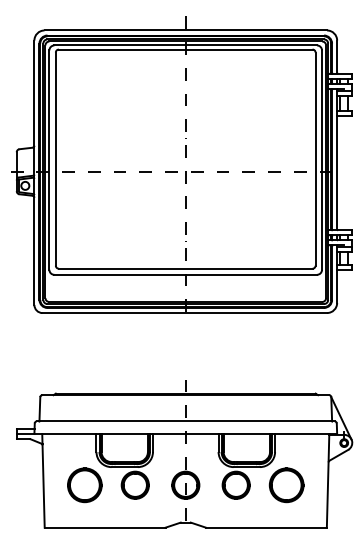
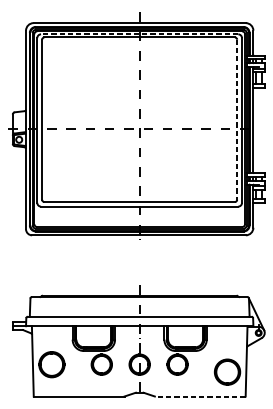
line: (185, 45) -> (139, 34), solid -> dashed
line: (315, 159) -> (237, 120), solid -> dashed
part: (84, 485) -> (51, 364), moved
part: (286, 485) -> (227, 372), moved
line: (265, 527) -> (199, 396), solid -> dashed

